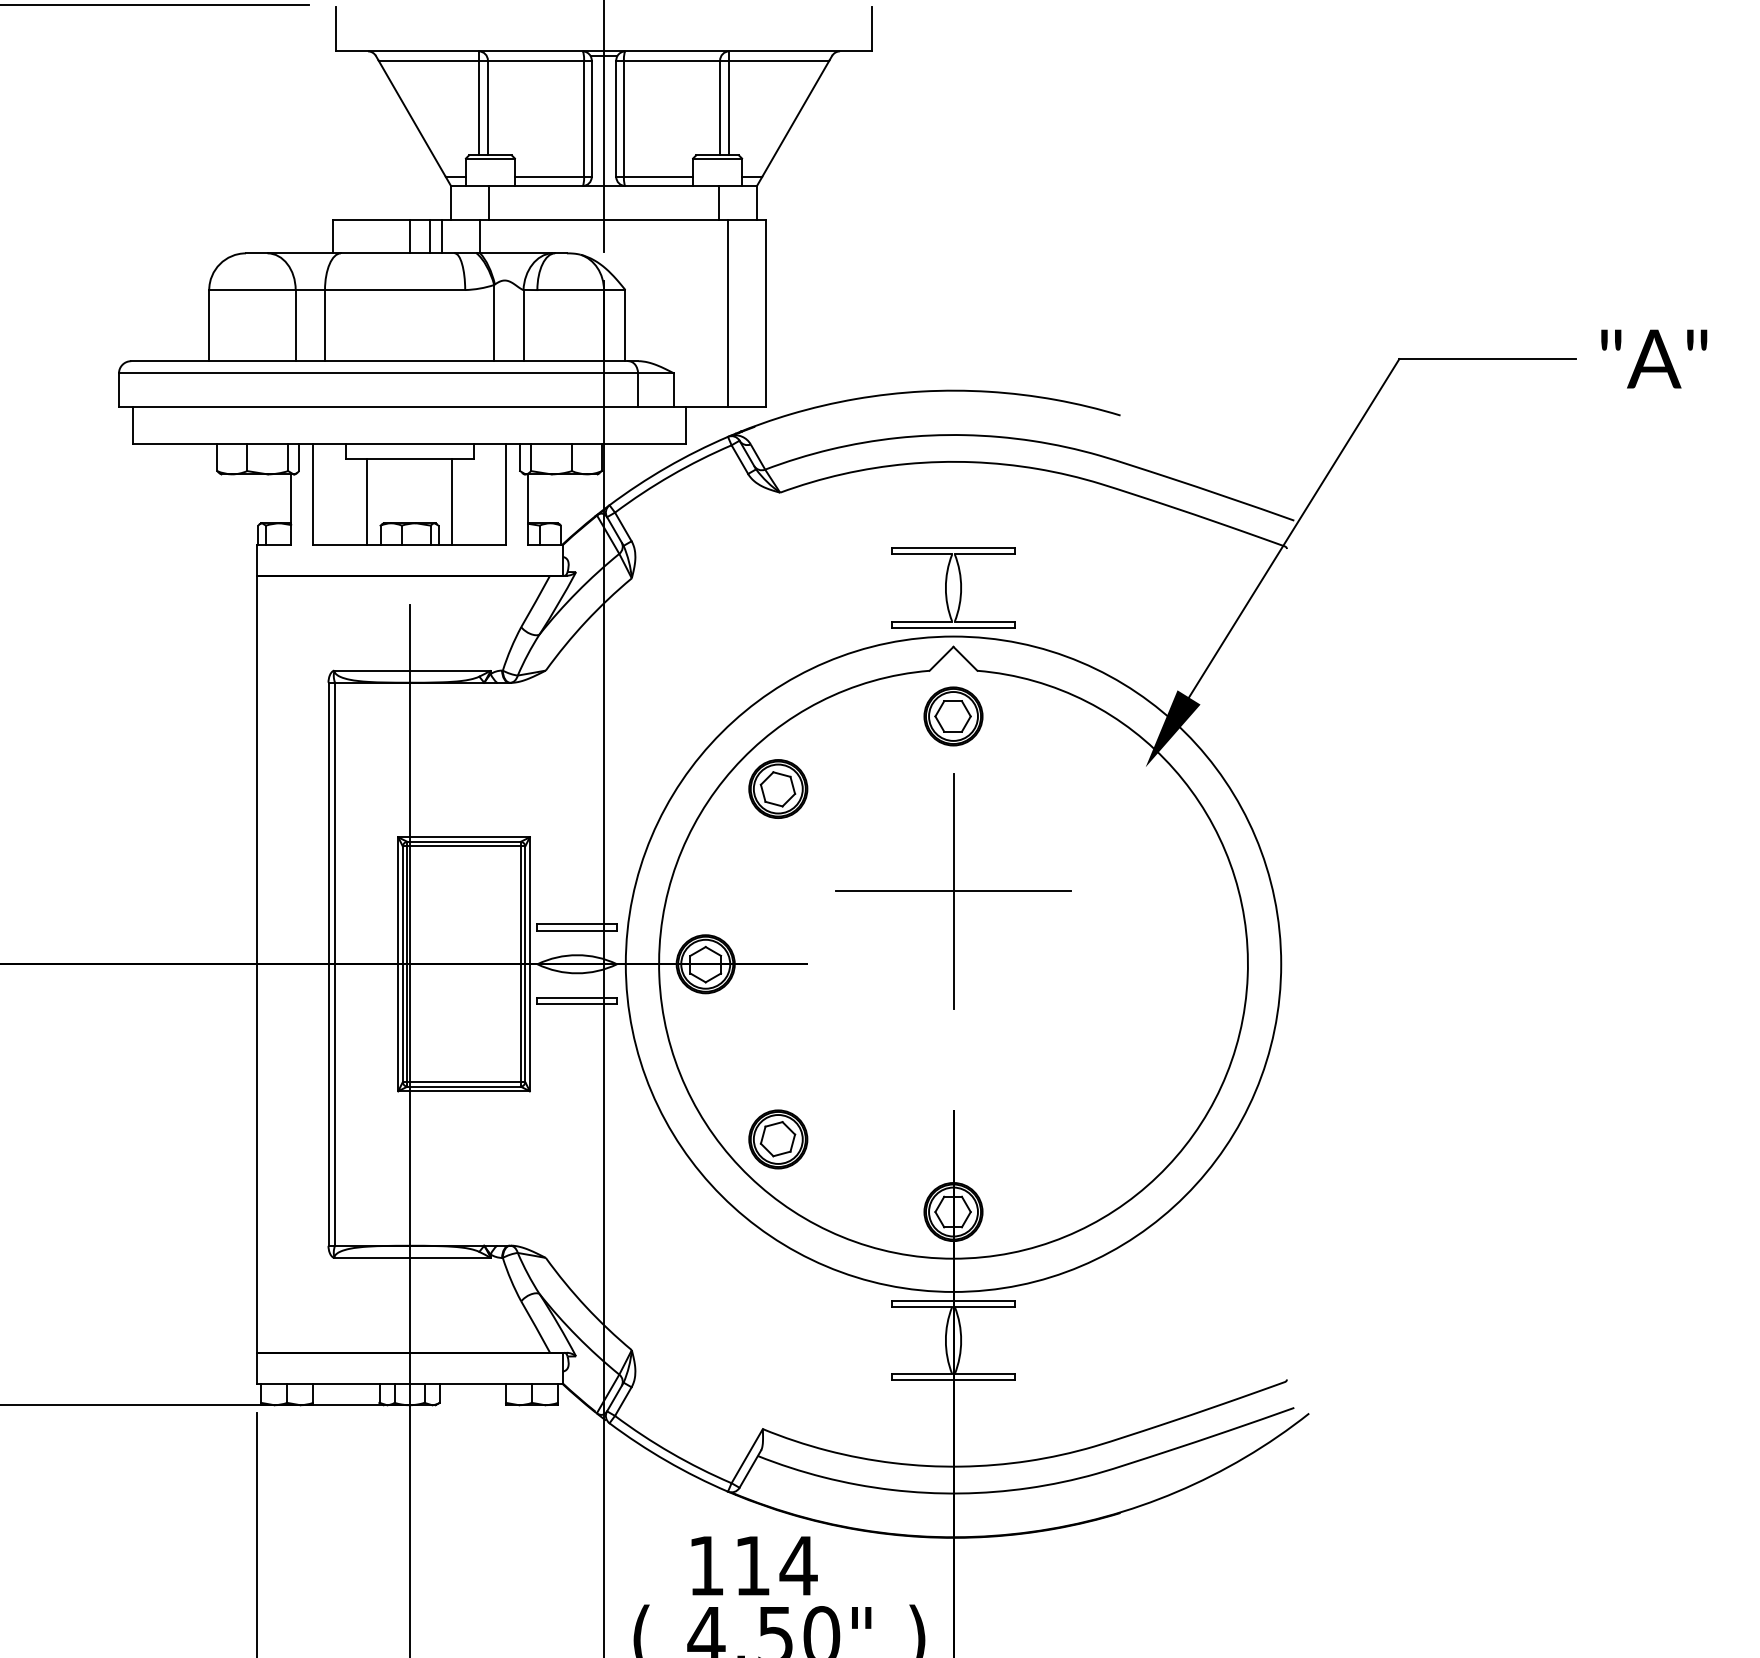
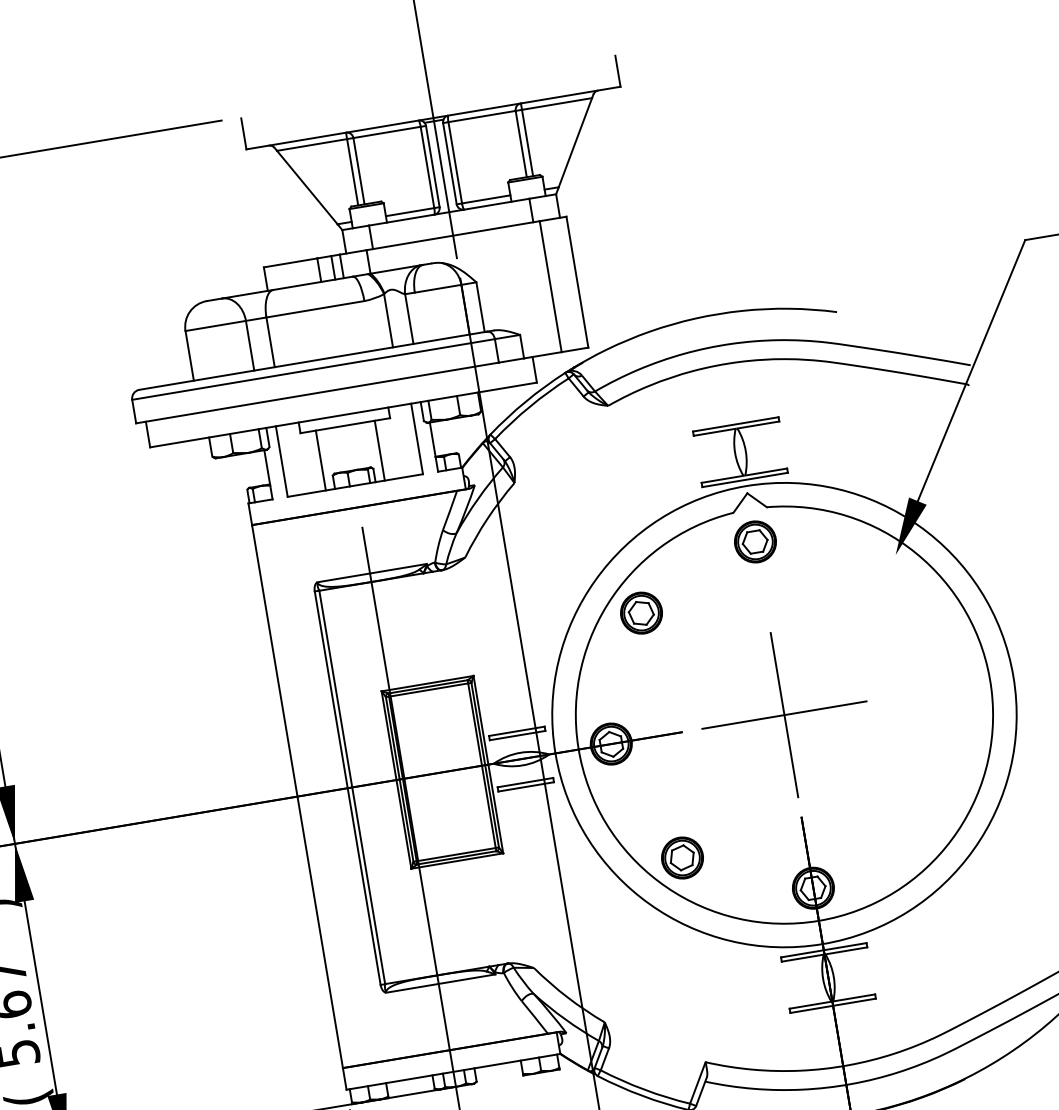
part: (953, 891) -> (784, 715), moved

